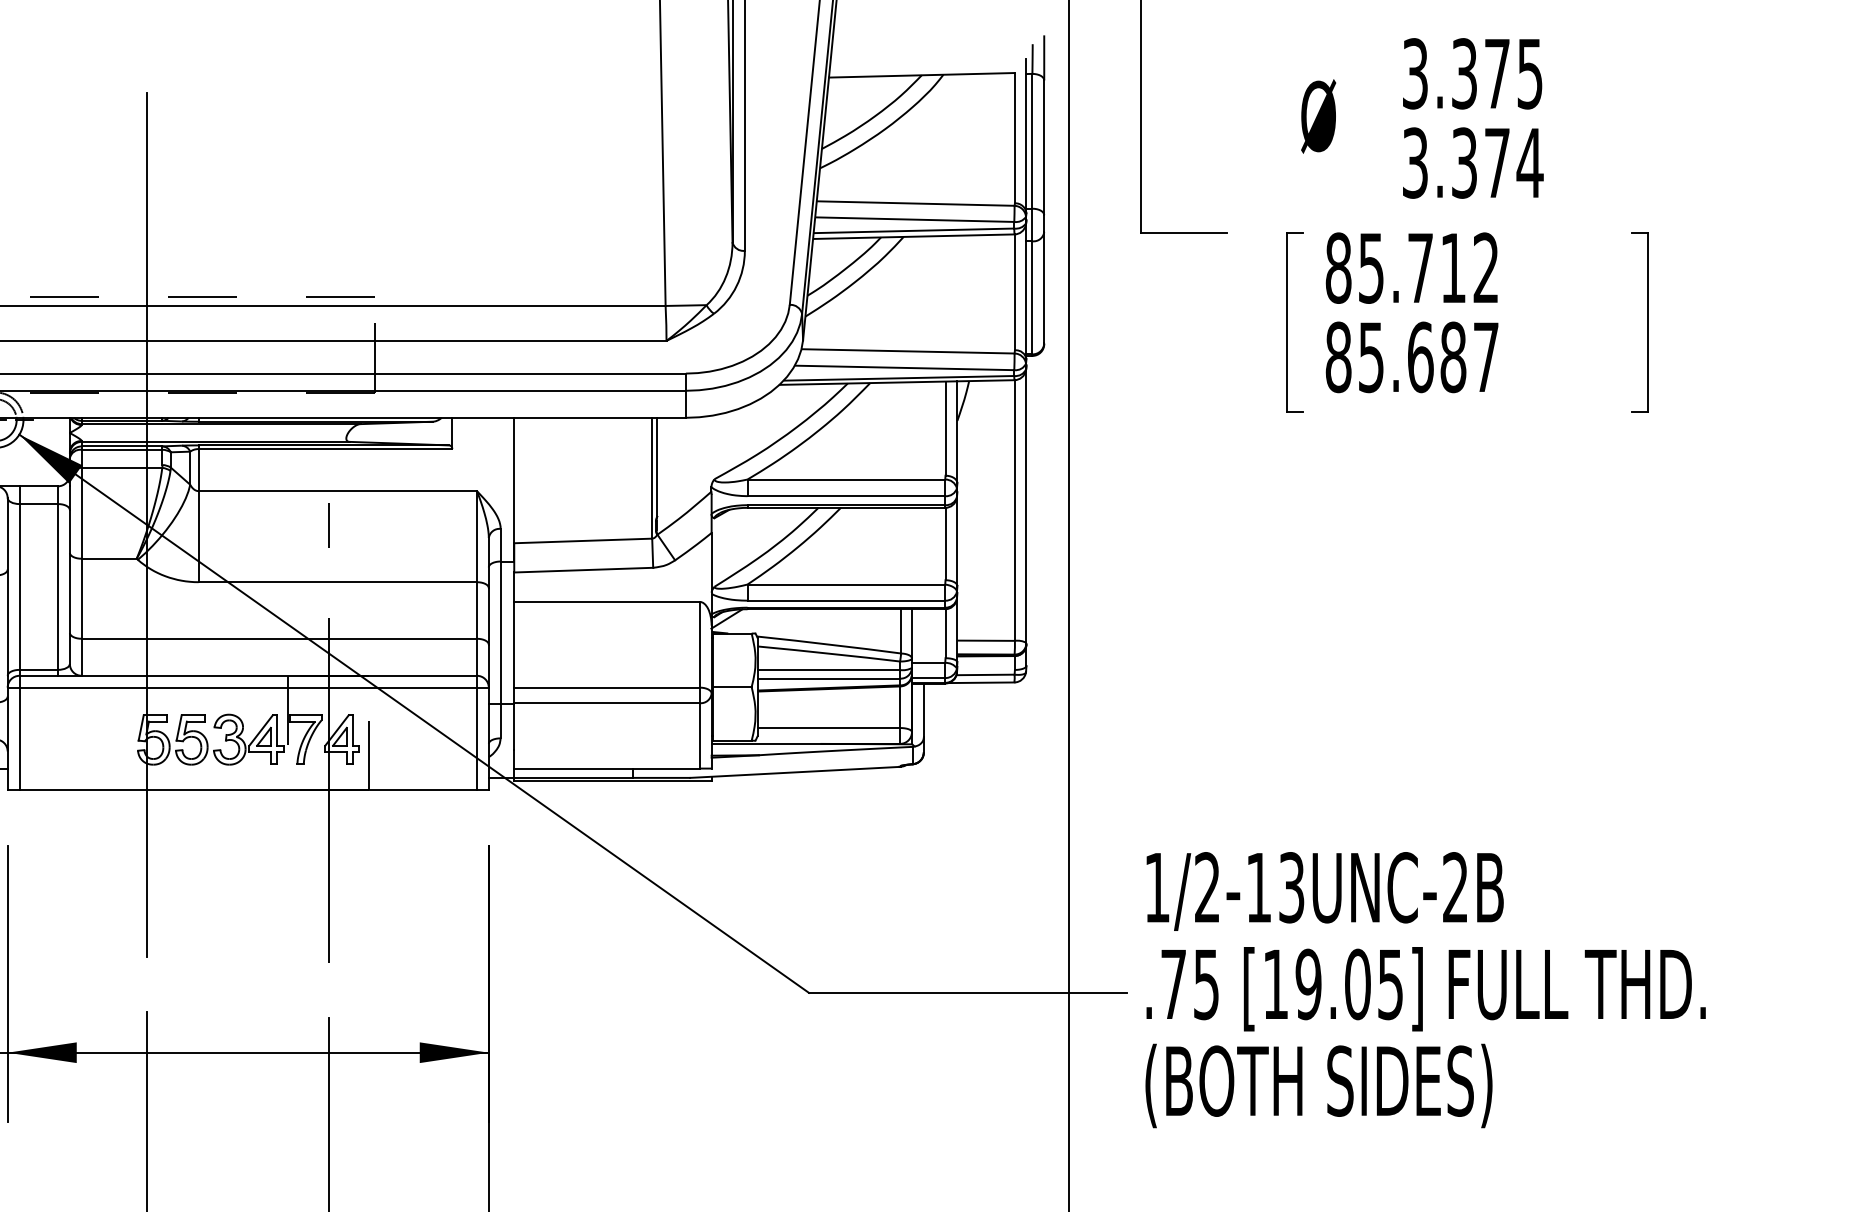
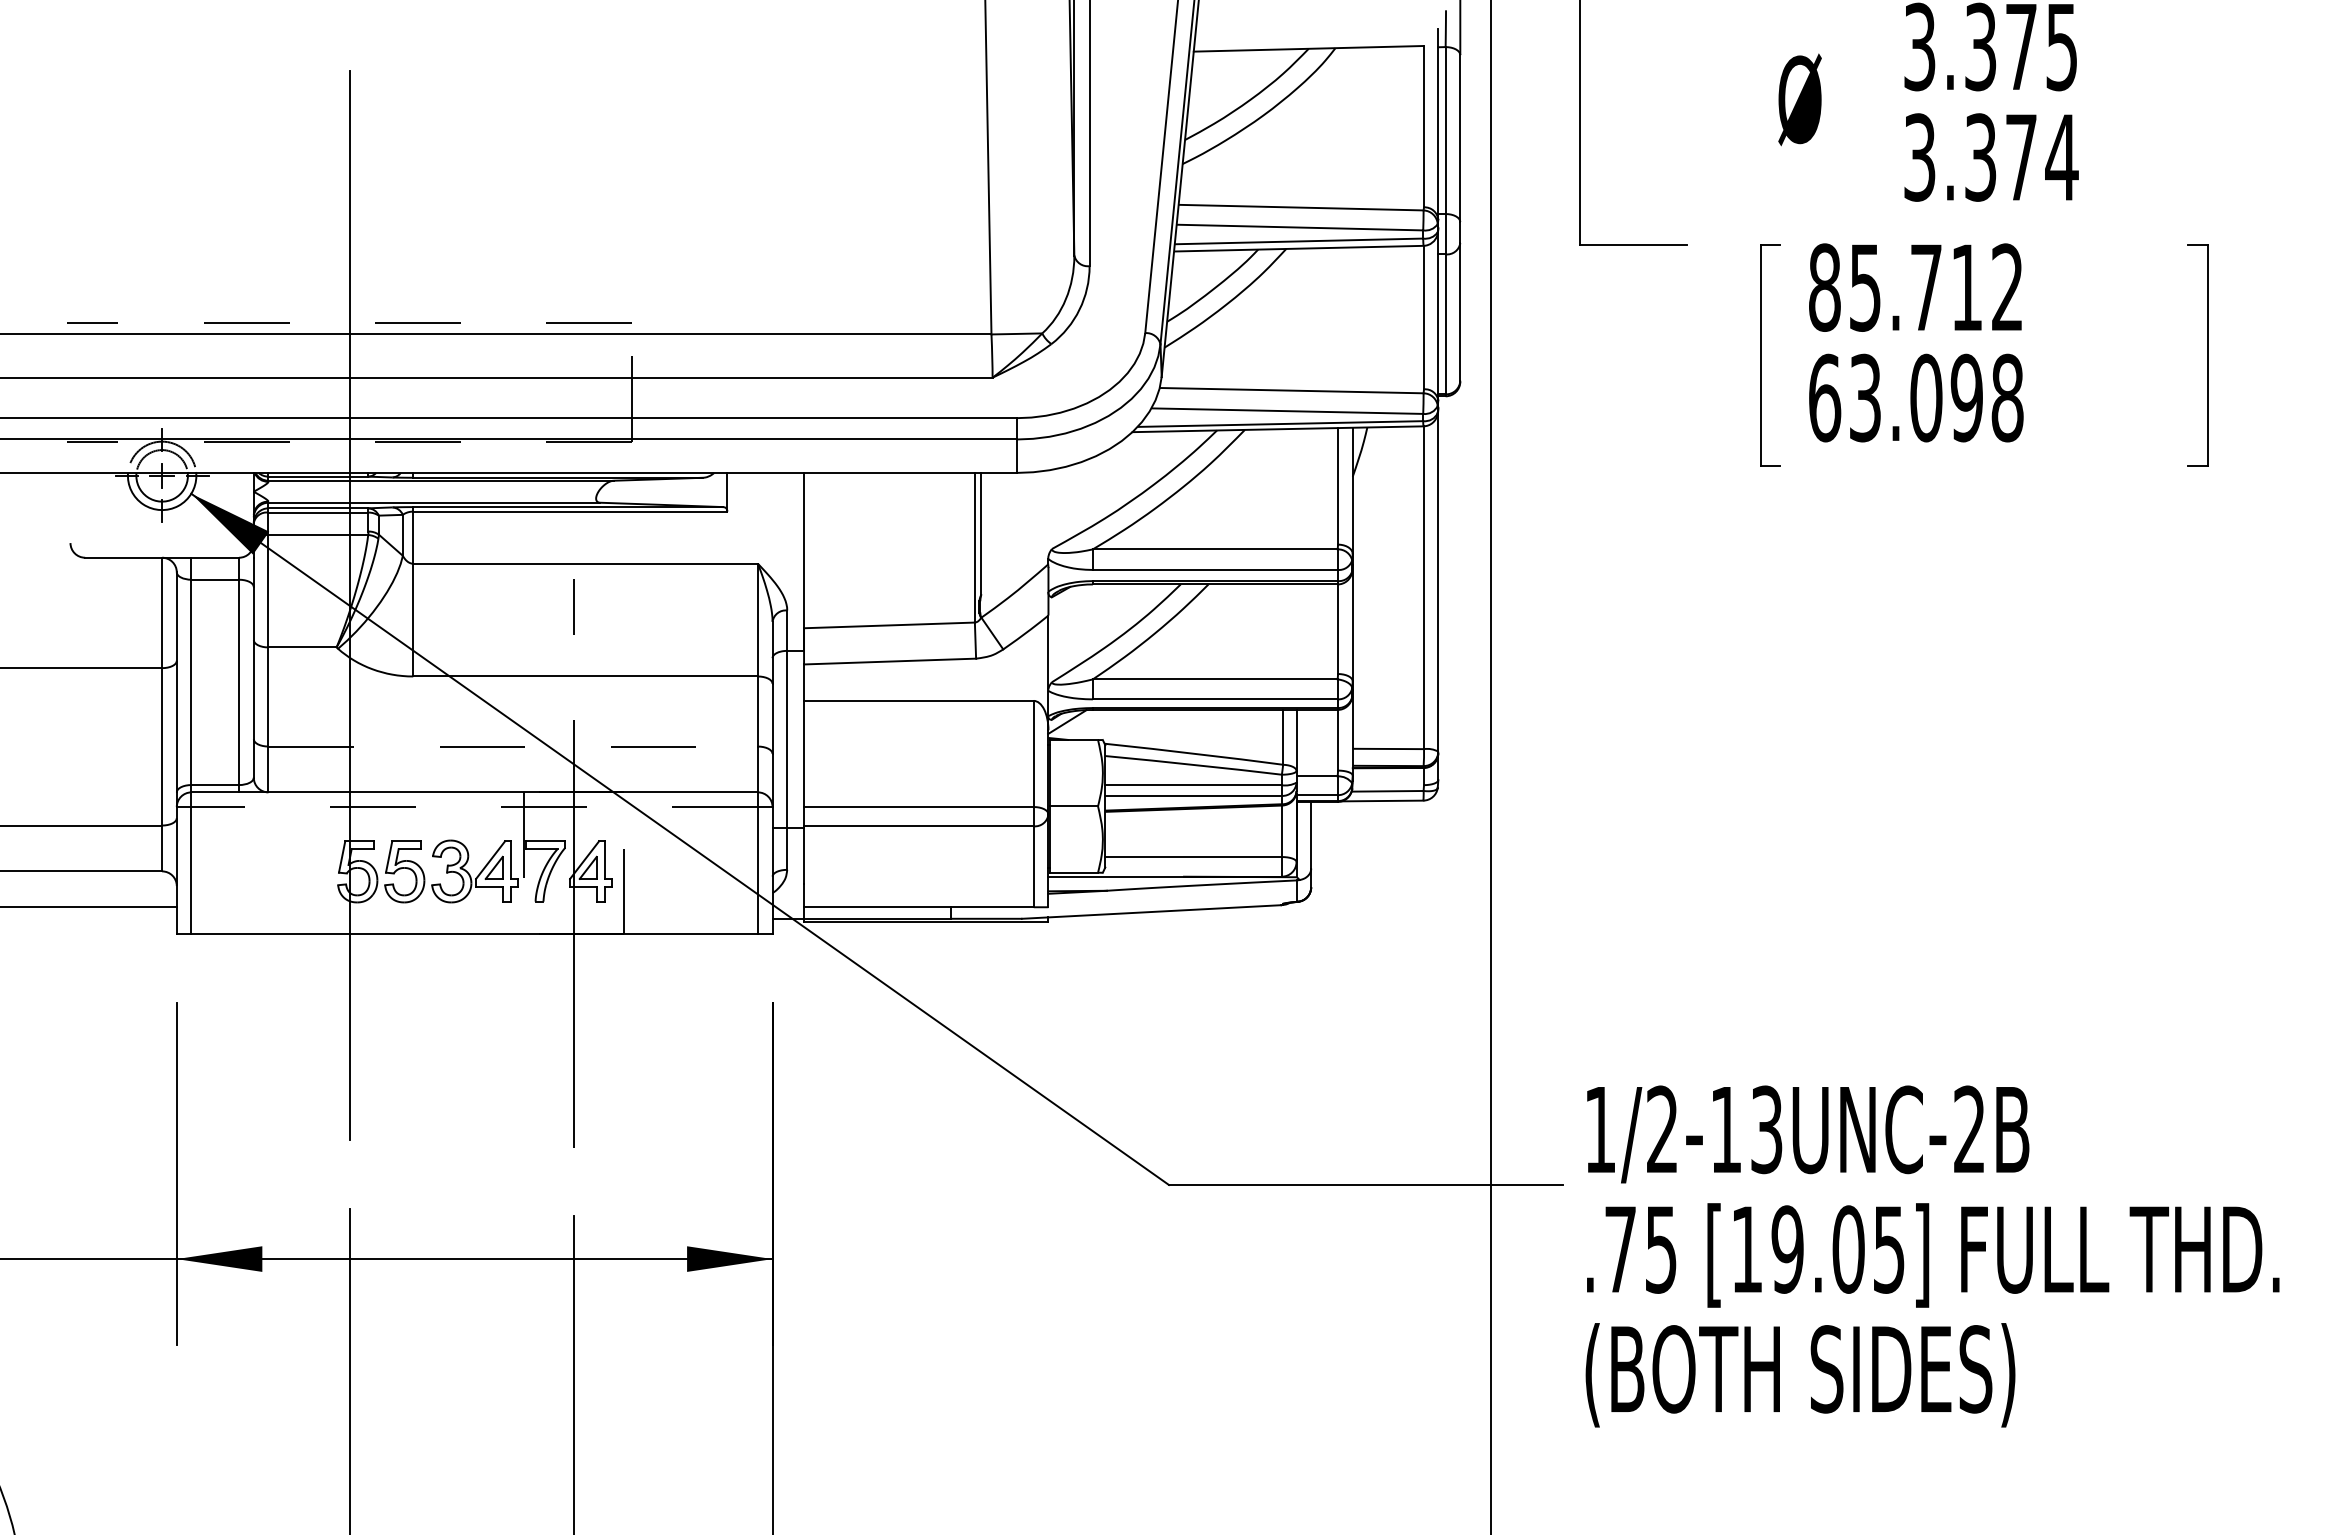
text: (1412, 356) -> (1916, 397), 85.687 -> 63.098
line: (279, 638) -> (513, 746), solid -> dashed
line: (248, 688) -> (474, 807), solid -> dashed
text: (1425, 990) -> (1932, 1256), moved

